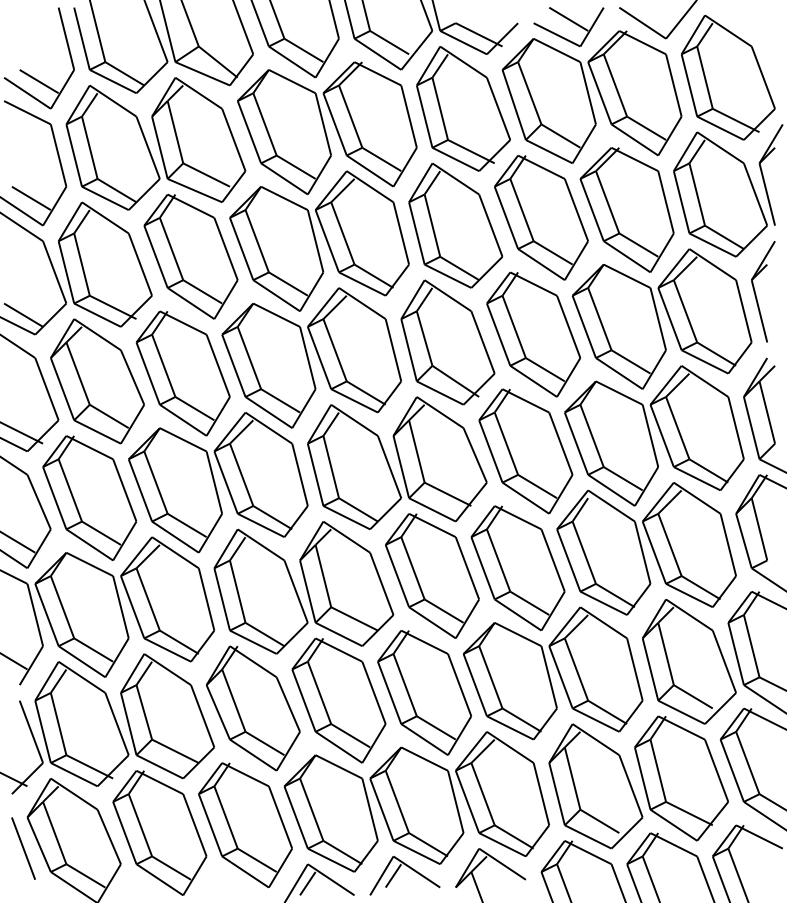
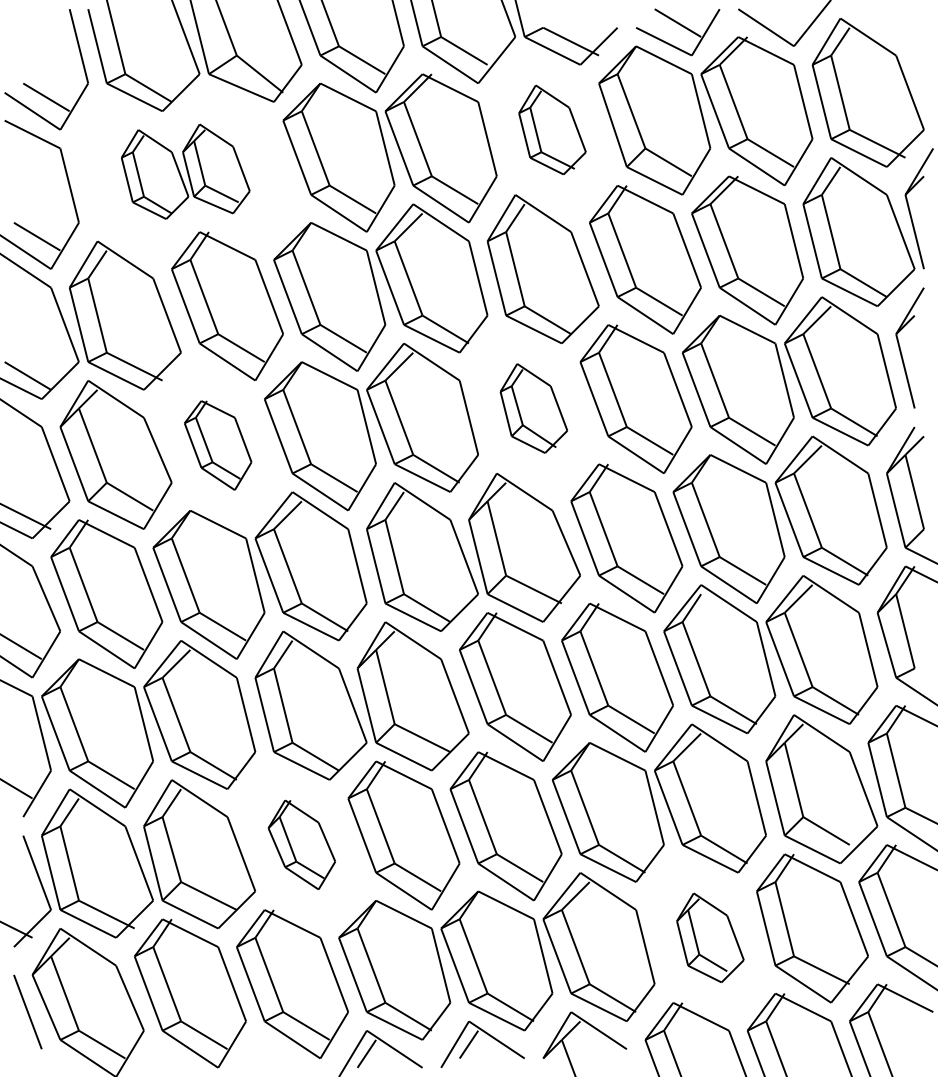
part: (463, 108) -> (552, 129), size x0.6
part: (155, 143) -> (185, 171), size x0.6
part: (447, 342) -> (533, 408), size x0.6
part: (182, 373) -> (217, 445), size x0.6
part: (253, 708) -> (302, 844), size x0.6
part: (595, 786) -> (709, 937), size x0.6

